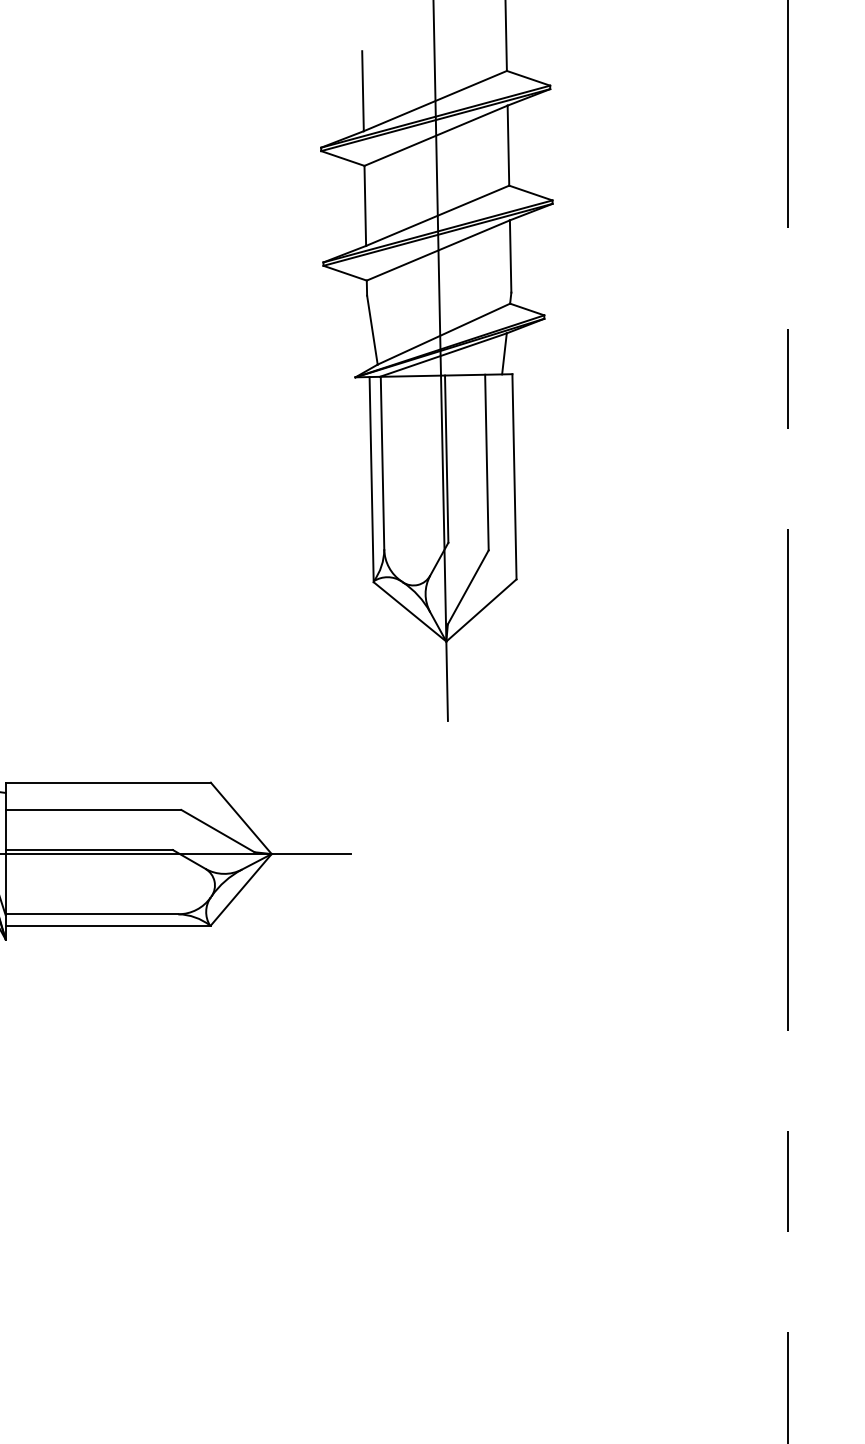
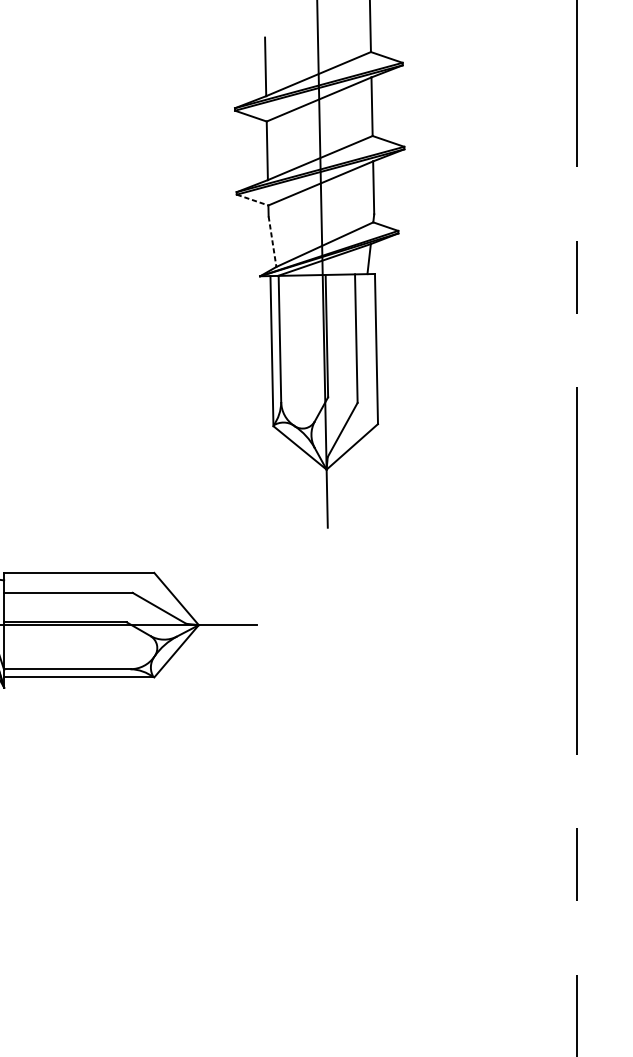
line: (345, 273) -> (252, 200), solid -> dashed
line: (372, 330) -> (272, 242), solid -> dashed

